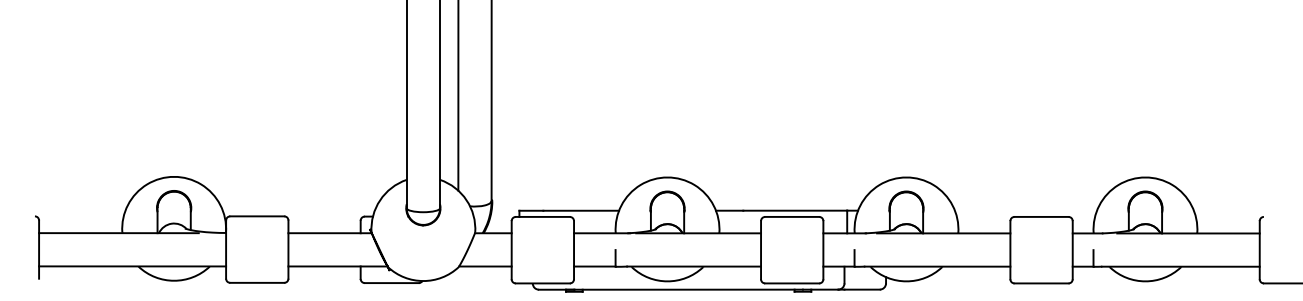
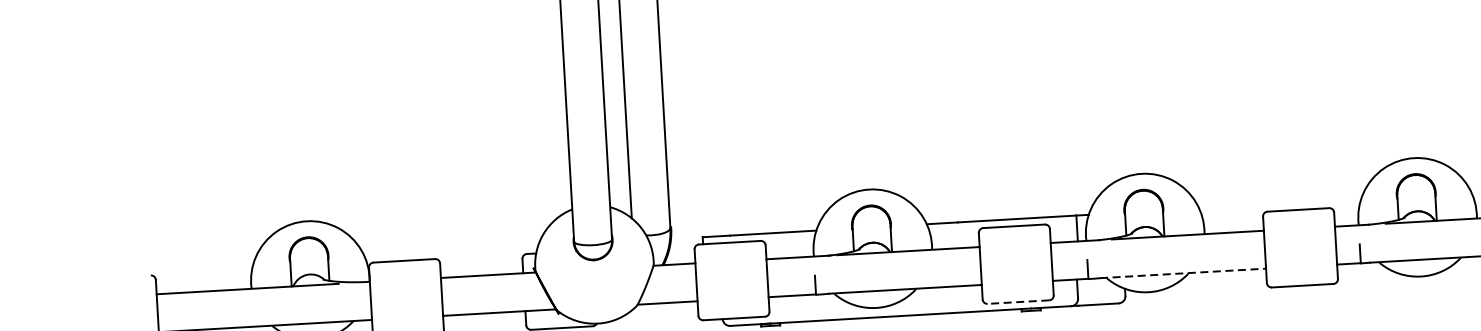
line: (937, 266) -> (1182, 273), solid -> dashed
line: (791, 283) -> (1017, 302), solid -> dashed

